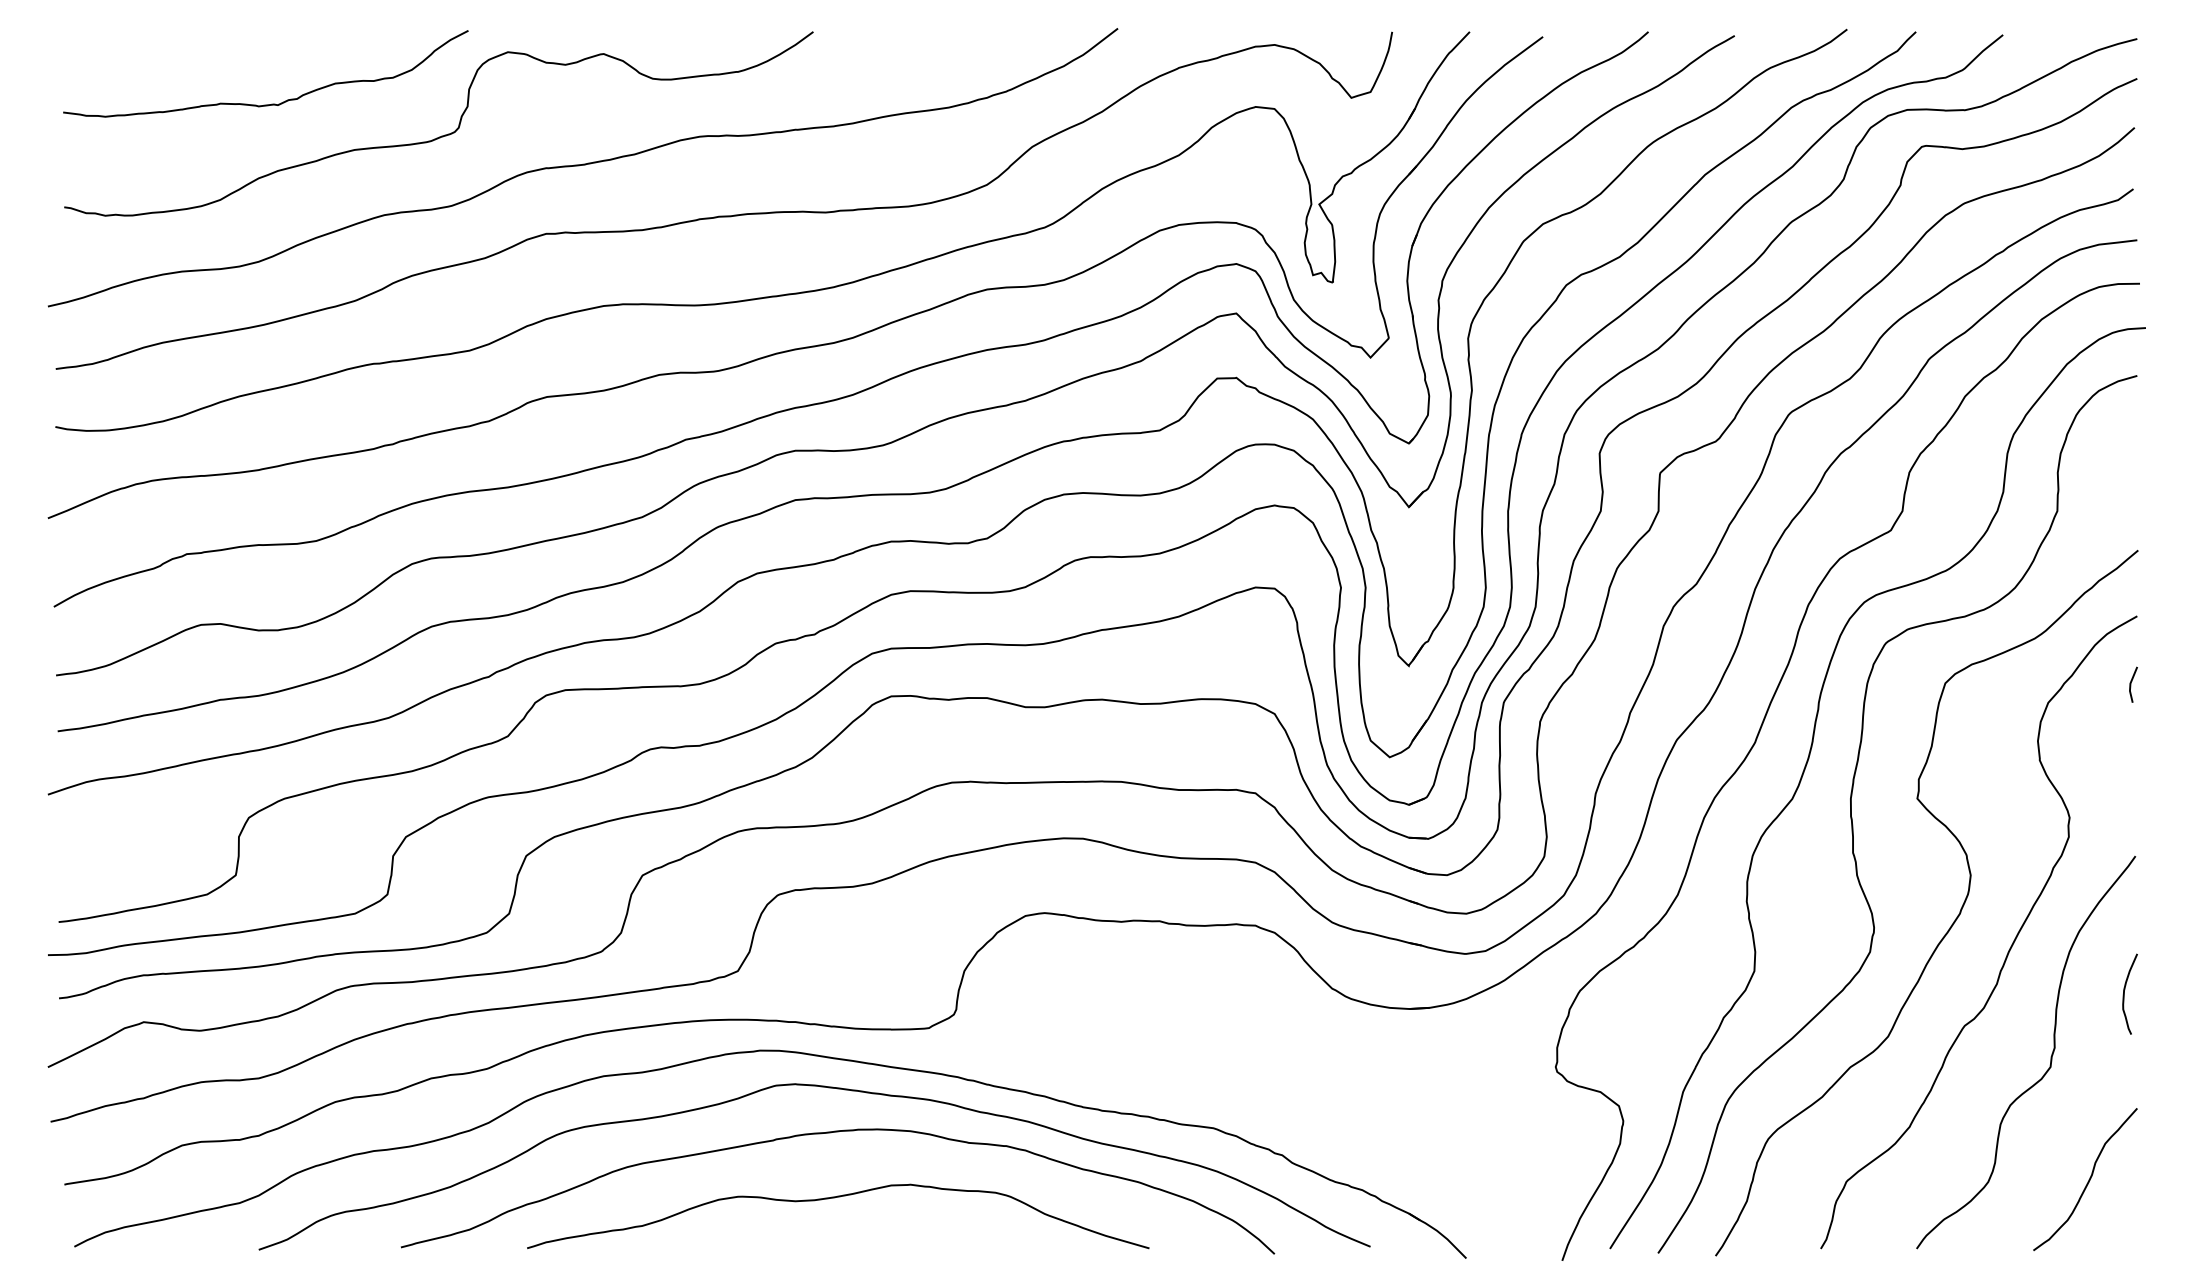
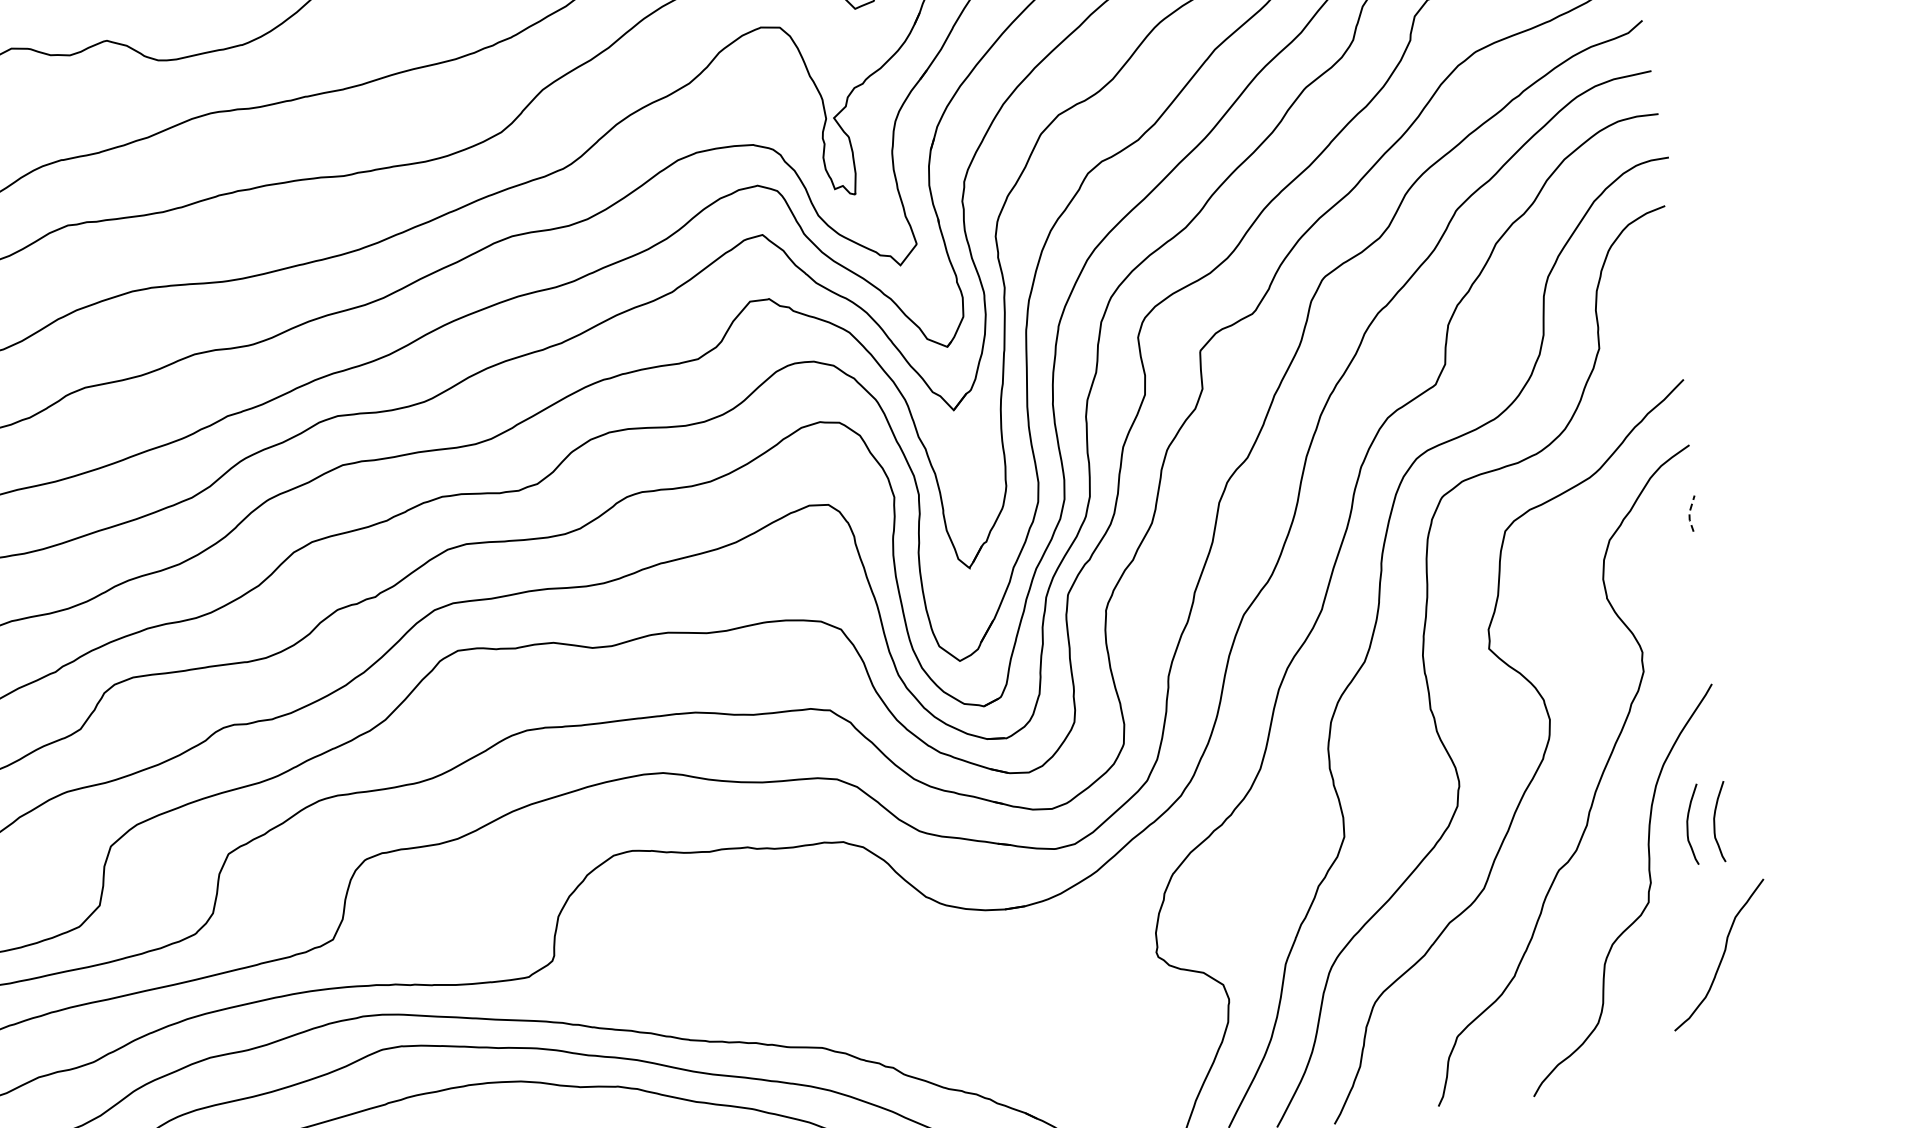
line: (2130, 684) -> (1689, 513), solid -> dashed
curve: (2097, 993) -> (1687, 824), added
curve: (2087, 1181) -> (1721, 956), moved

